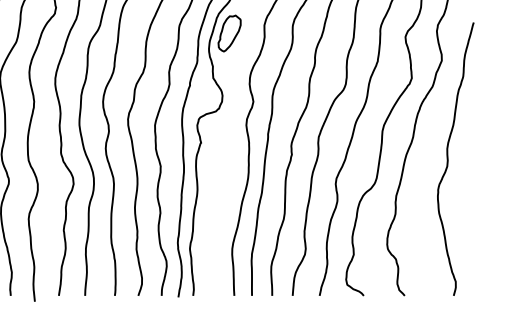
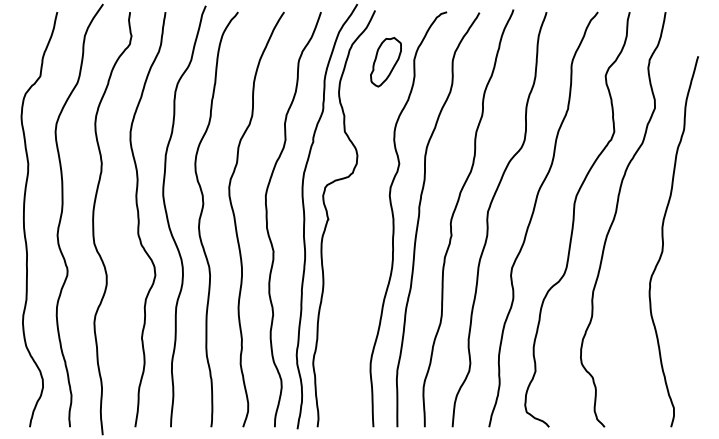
part: (229, 33) -> (385, 62), moved

